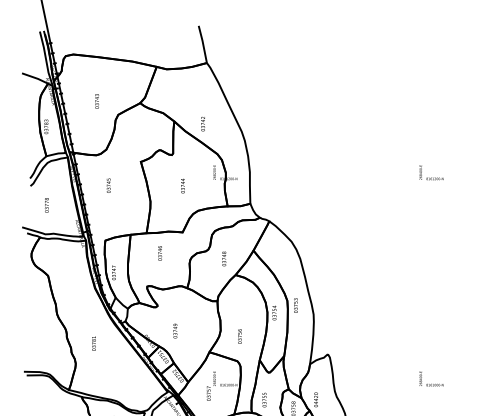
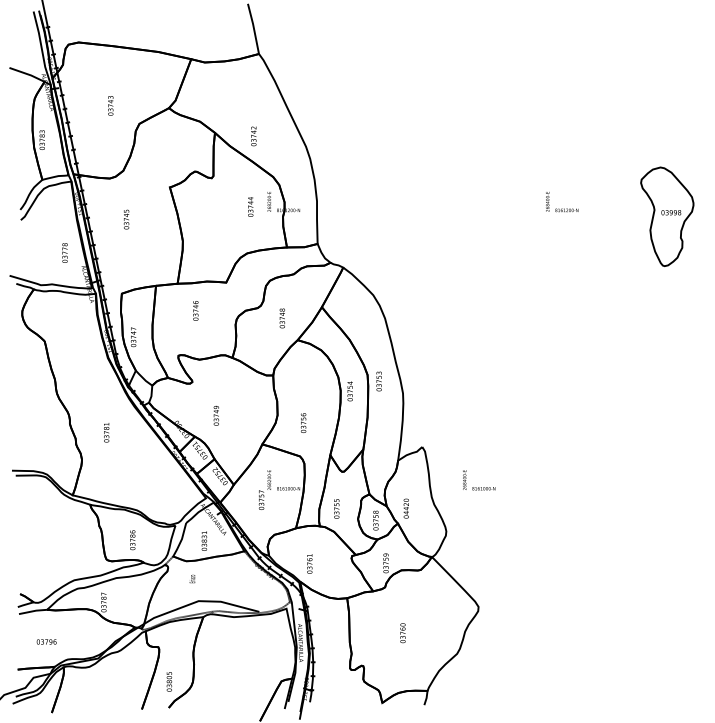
text: (182, 185) -> (250, 206), moved
text: (46, 204) -> (64, 252), moved
text: (431, 379) -> (479, 480), moved

